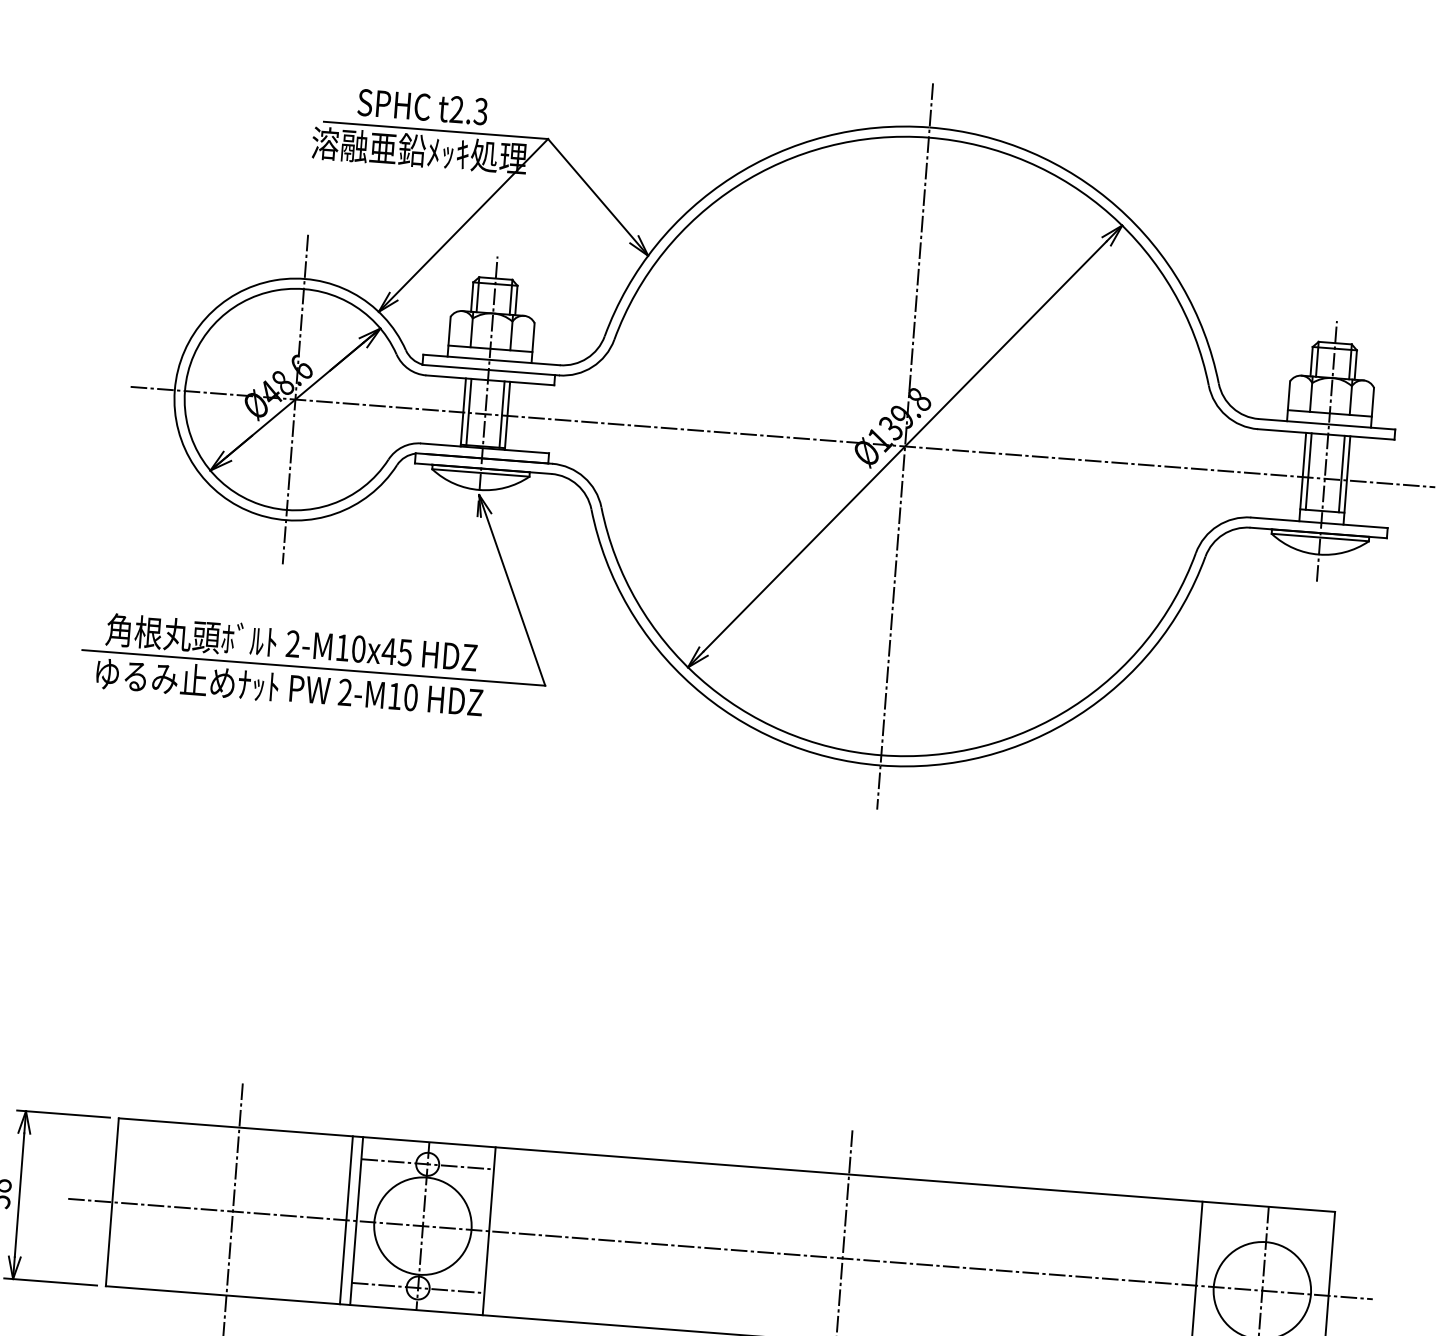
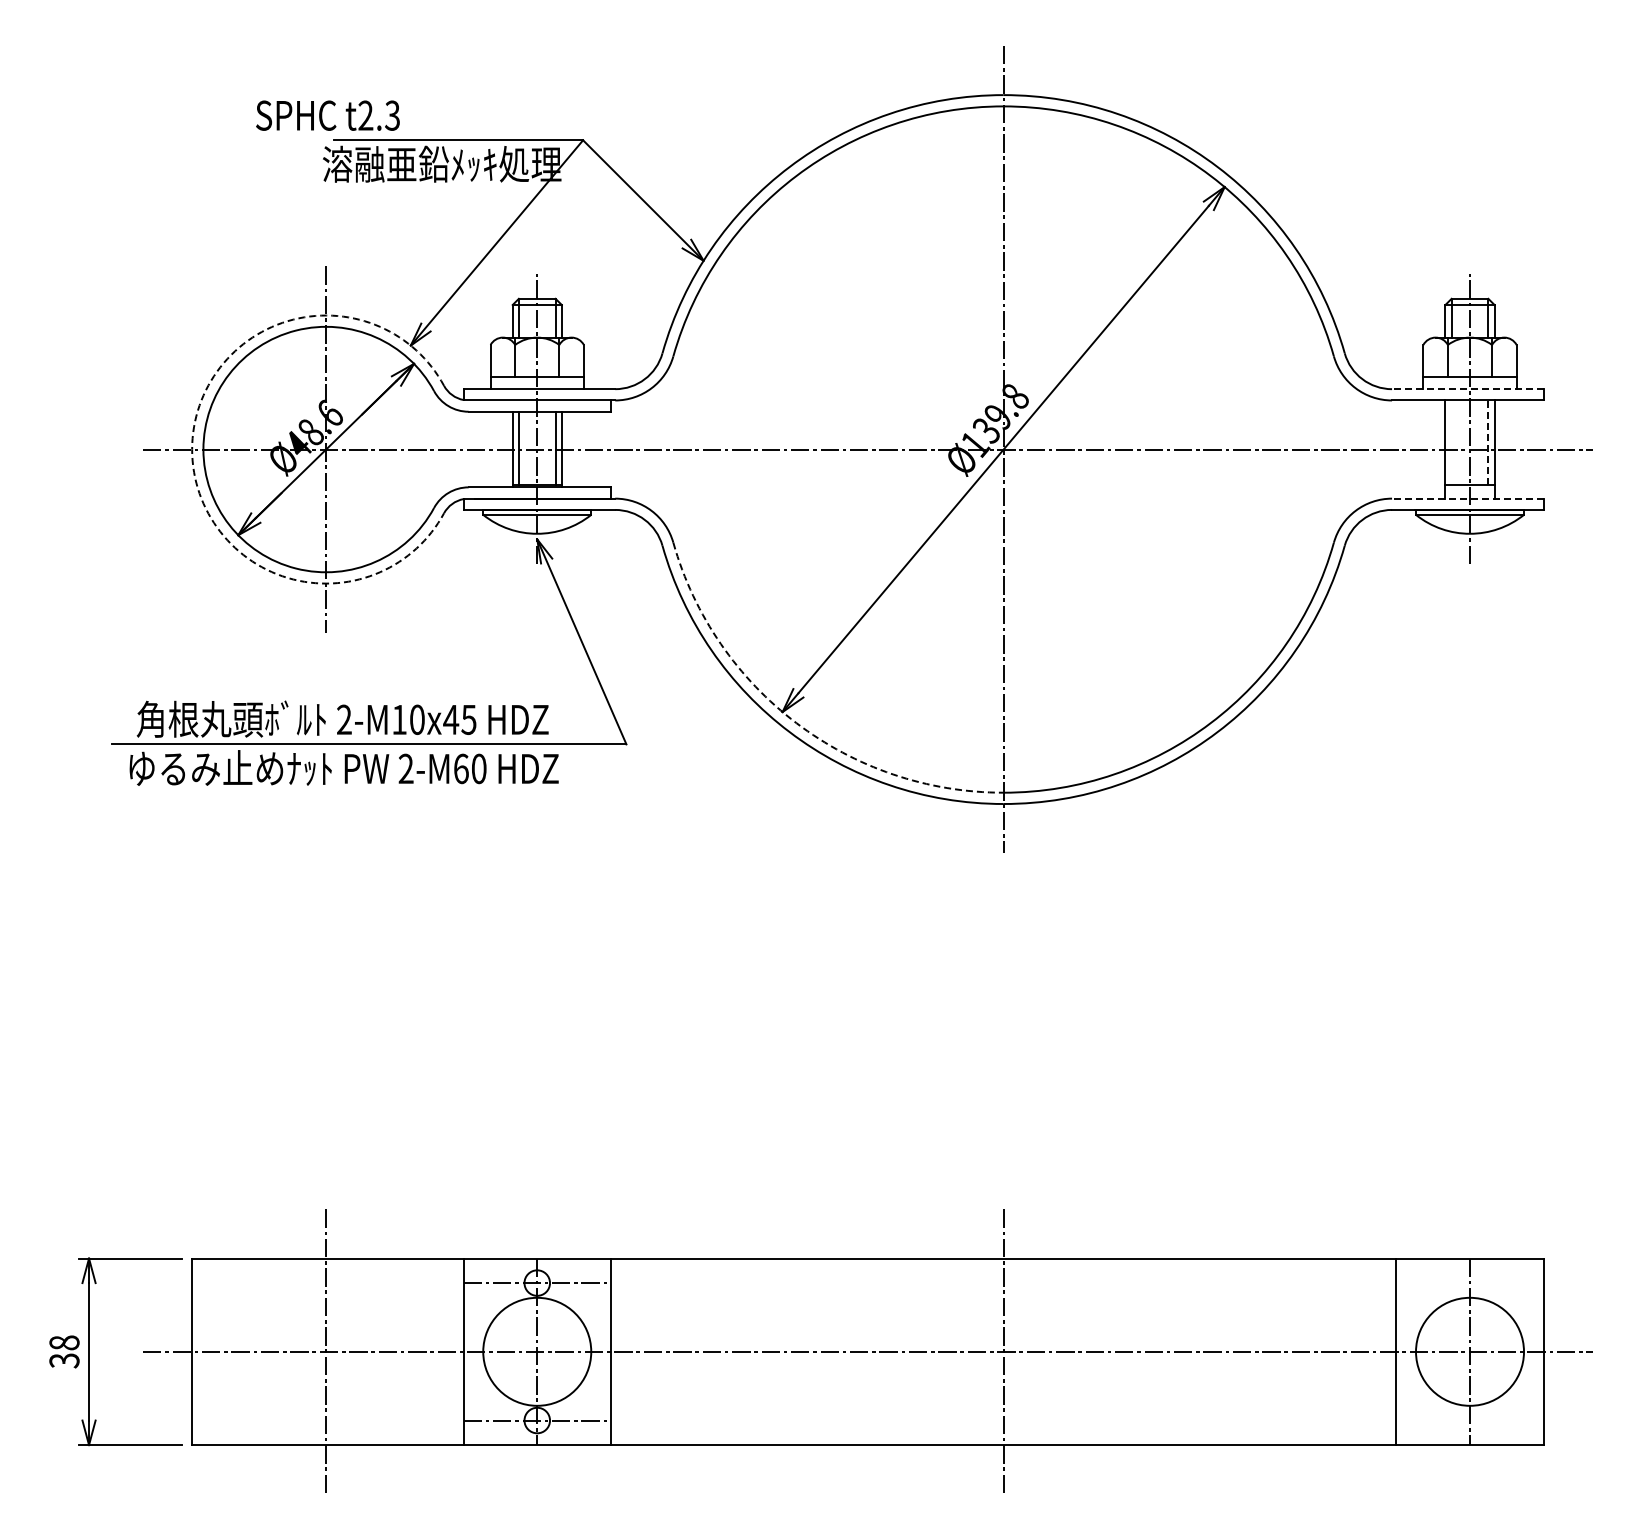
text: (422, 106) -> (327, 115), moved
arc: (175, 390) -> (192, 449), solid -> dashed
line: (1326, 424) -> (1467, 389), solid -> dashed
line: (1308, 471) -> (1451, 442), removed
line: (1341, 473) -> (1488, 442), solid -> dashed
line: (1319, 522) -> (1467, 498), solid -> dashed
arc: (699, 678) -> (796, 723), solid -> dashed
text: (395, 695) -> (461, 768), 2-M10 -> 2-M60
line: (346, 1220) -> (452, 1351), removed

